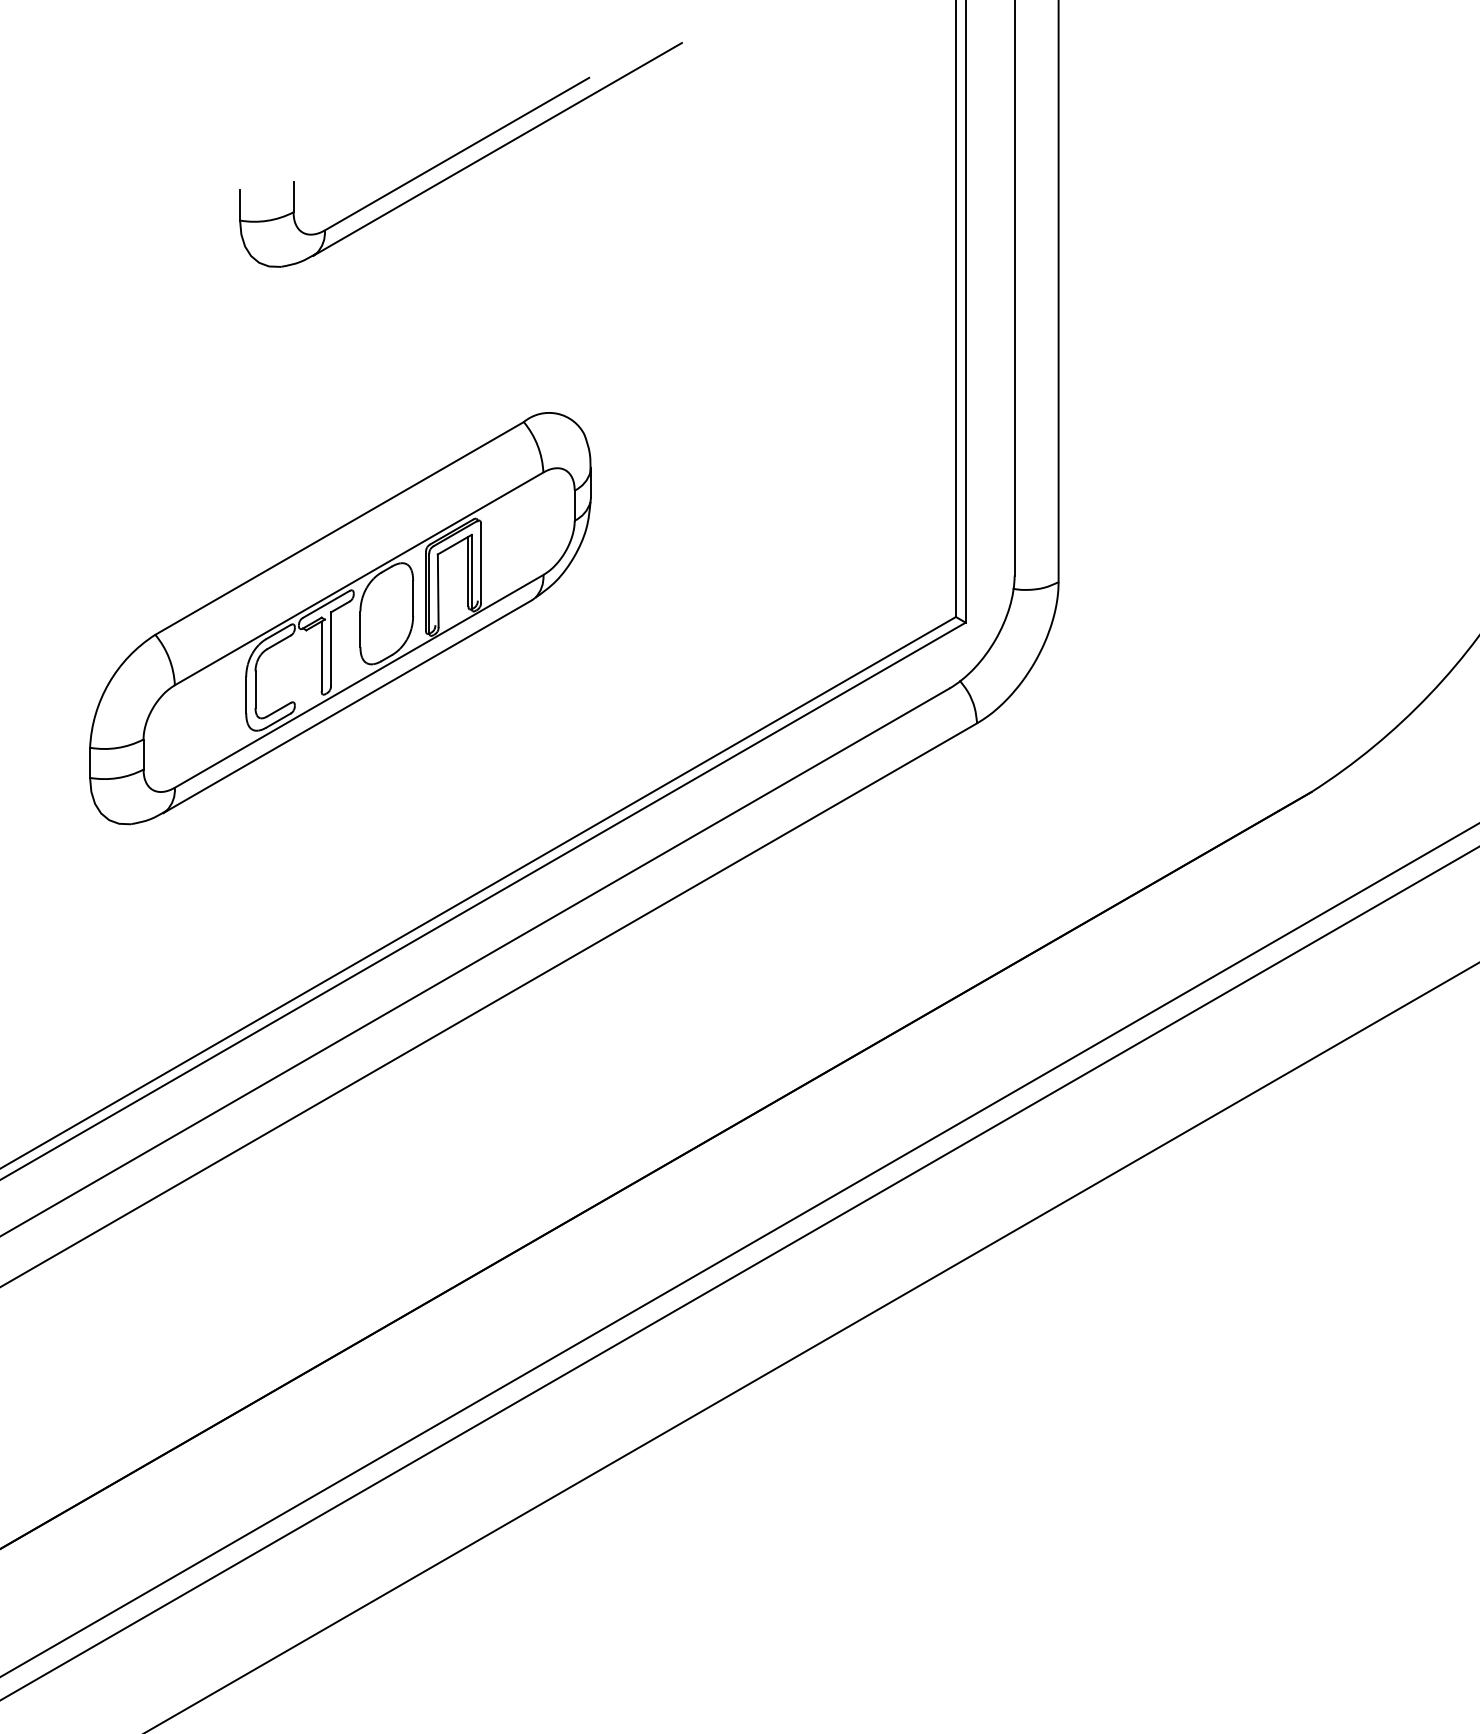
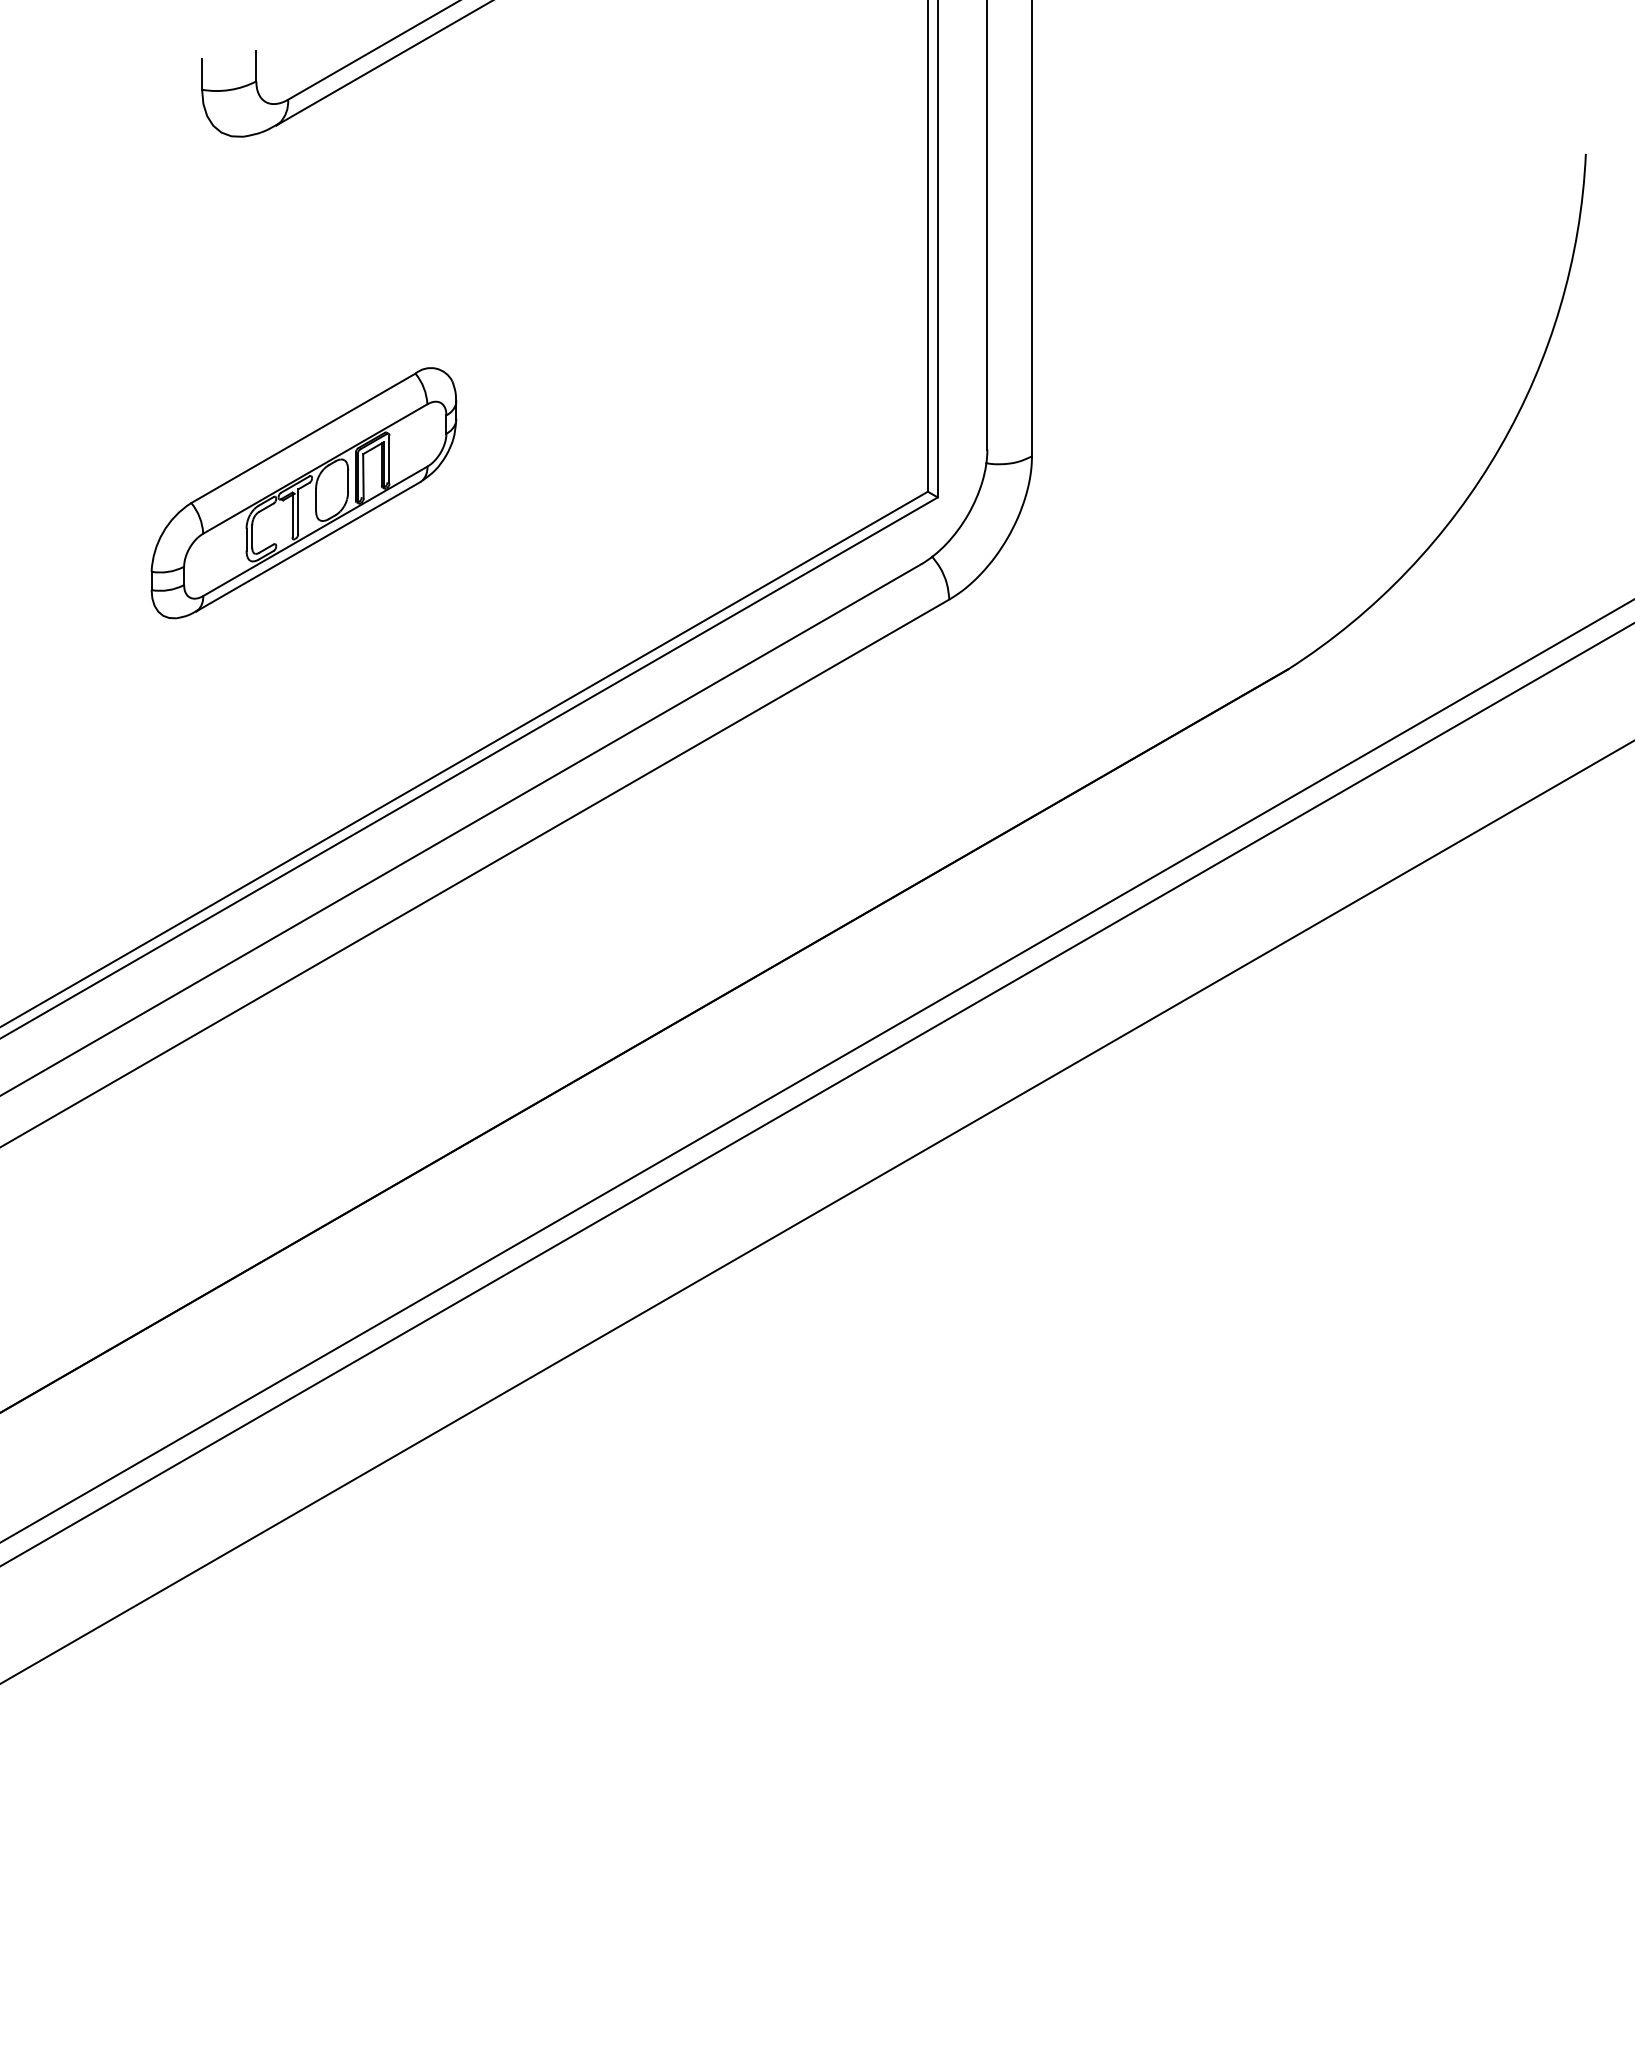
part: (340, 617) -> (303, 492), size x0.6

